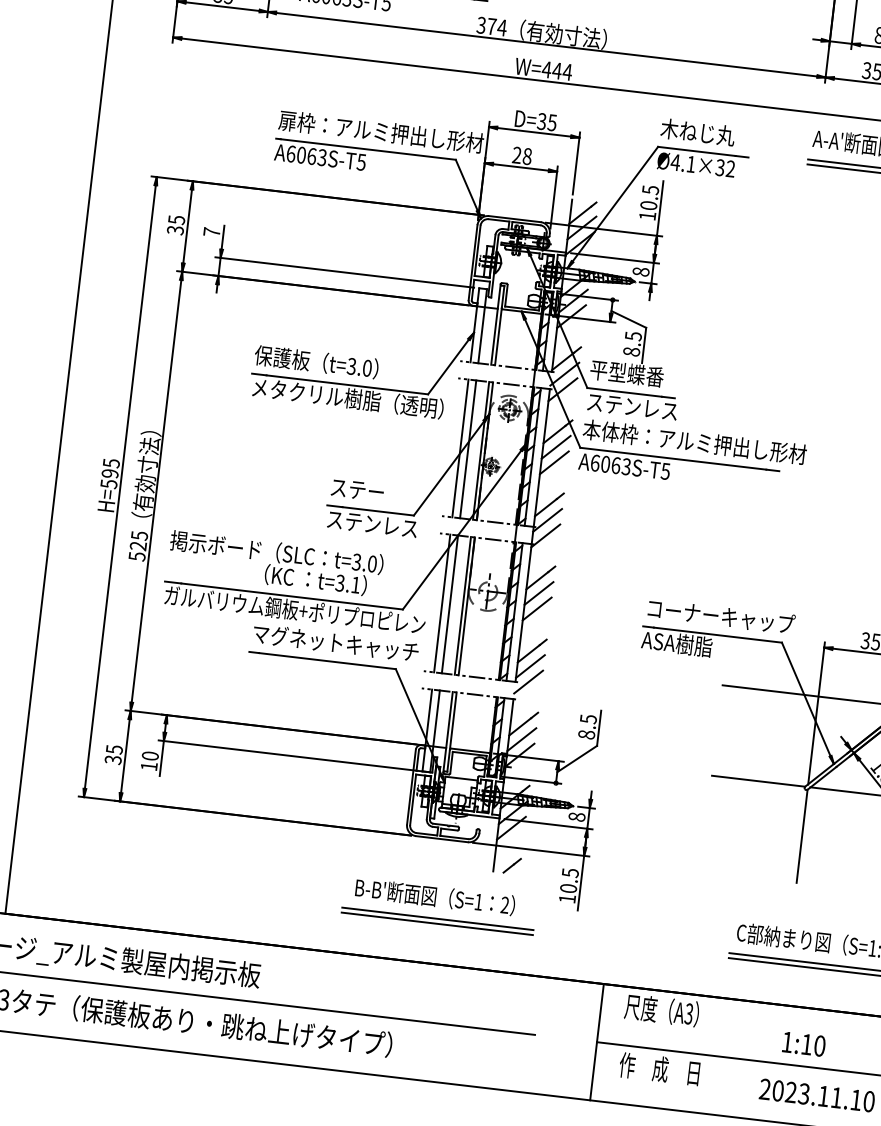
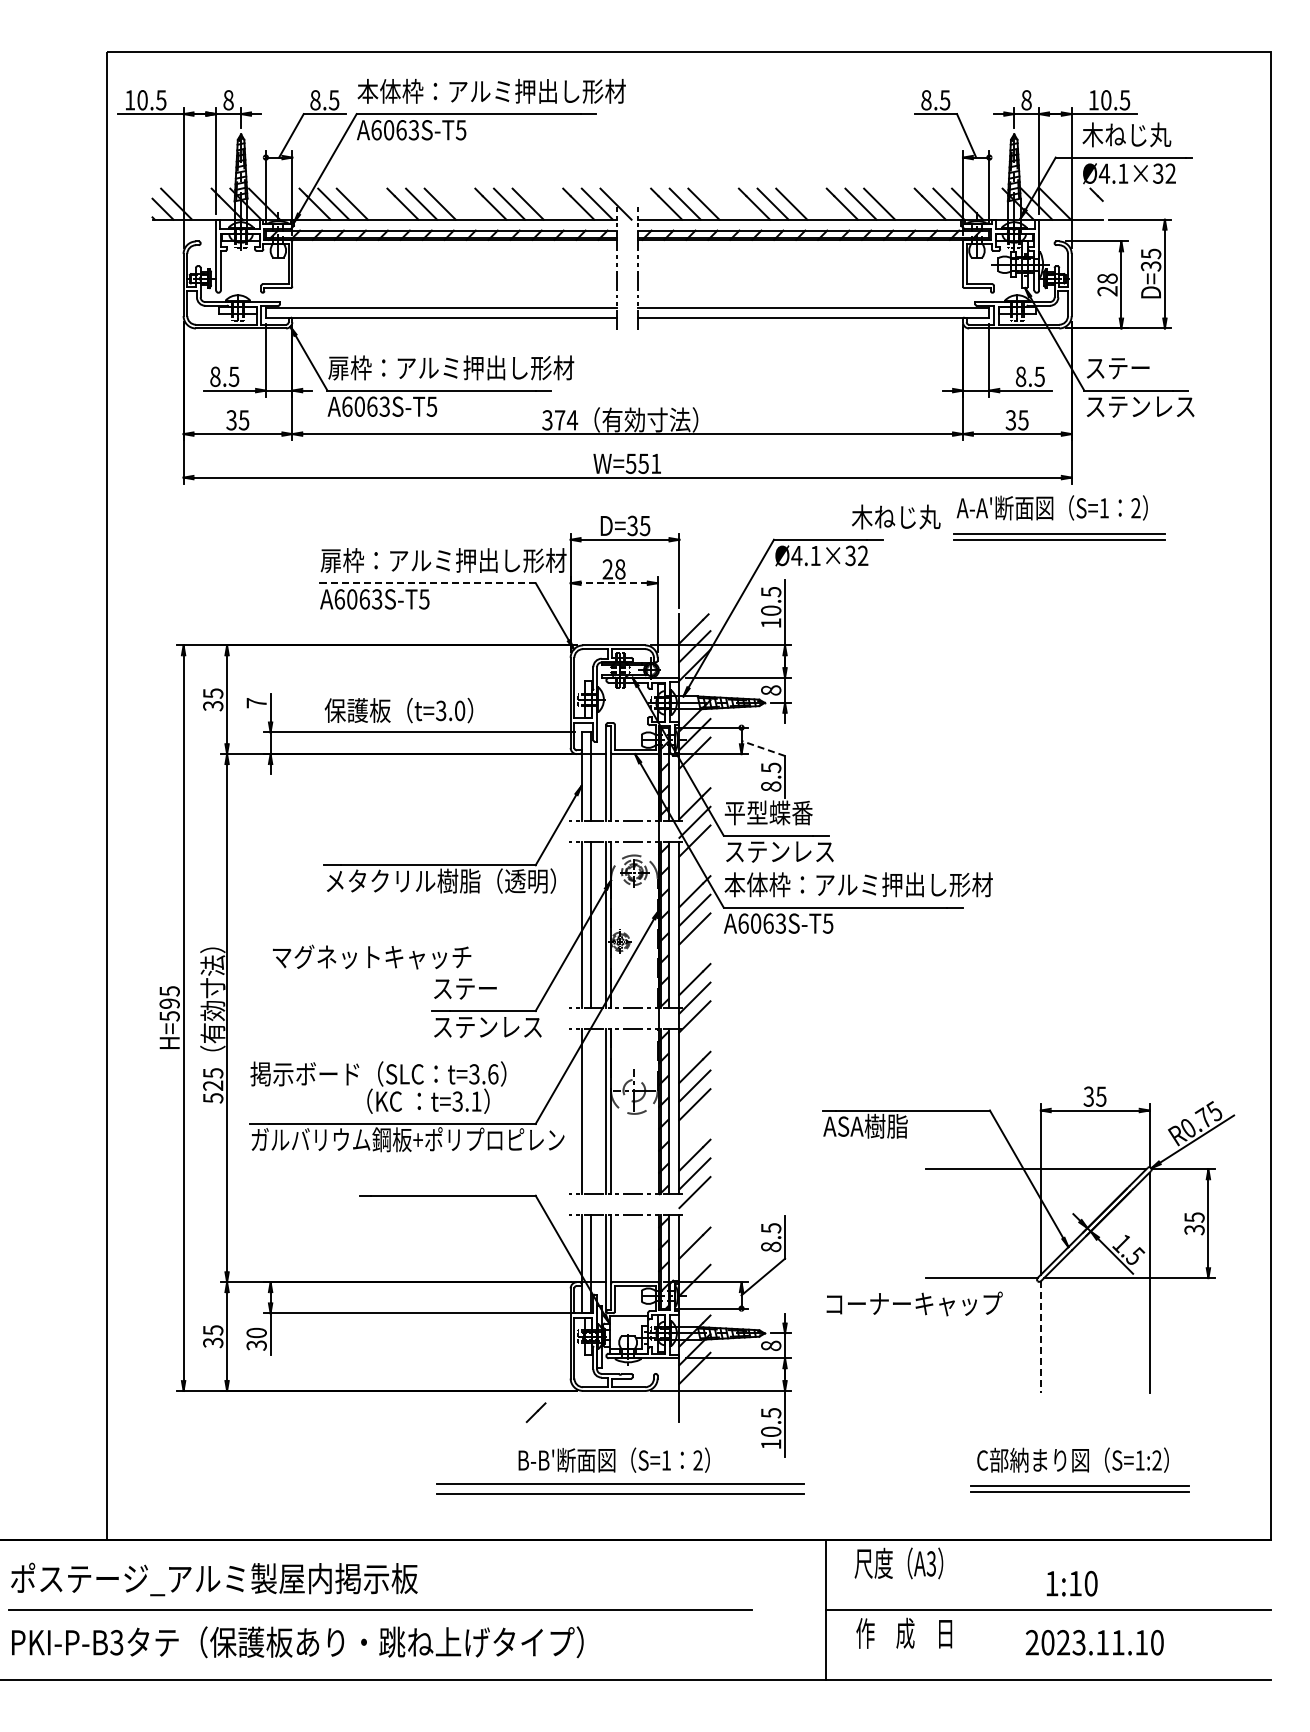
text: (557, 70) -> (643, 463), W=444 -> W=551
text: (698, 131) -> (896, 516), moved
line: (368, 149) -> (430, 583), solid -> dashed
line: (521, 167) -> (614, 583), solid -> dashed
line: (628, 319) -> (762, 748), solid -> dashed
text: (316, 361) -> (398, 710), moved
text: (372, 564) -> (493, 1074), t=3.0 -> t=3.6
line: (449, 604) -> (590, 1111), removed
text: (721, 616) -> (914, 1303), moved
text: (336, 642) -> (372, 956), moved
line: (521, 739) -> (694, 1261), removed
text: (149, 766) -> (256, 1345), 10 -> 30
line: (801, 836) -> (1040, 1337), solid -> dashed
line: (511, 865) -> (535, 1412), moved
part: (436, 920) -> (619, 1488), size x1.6

